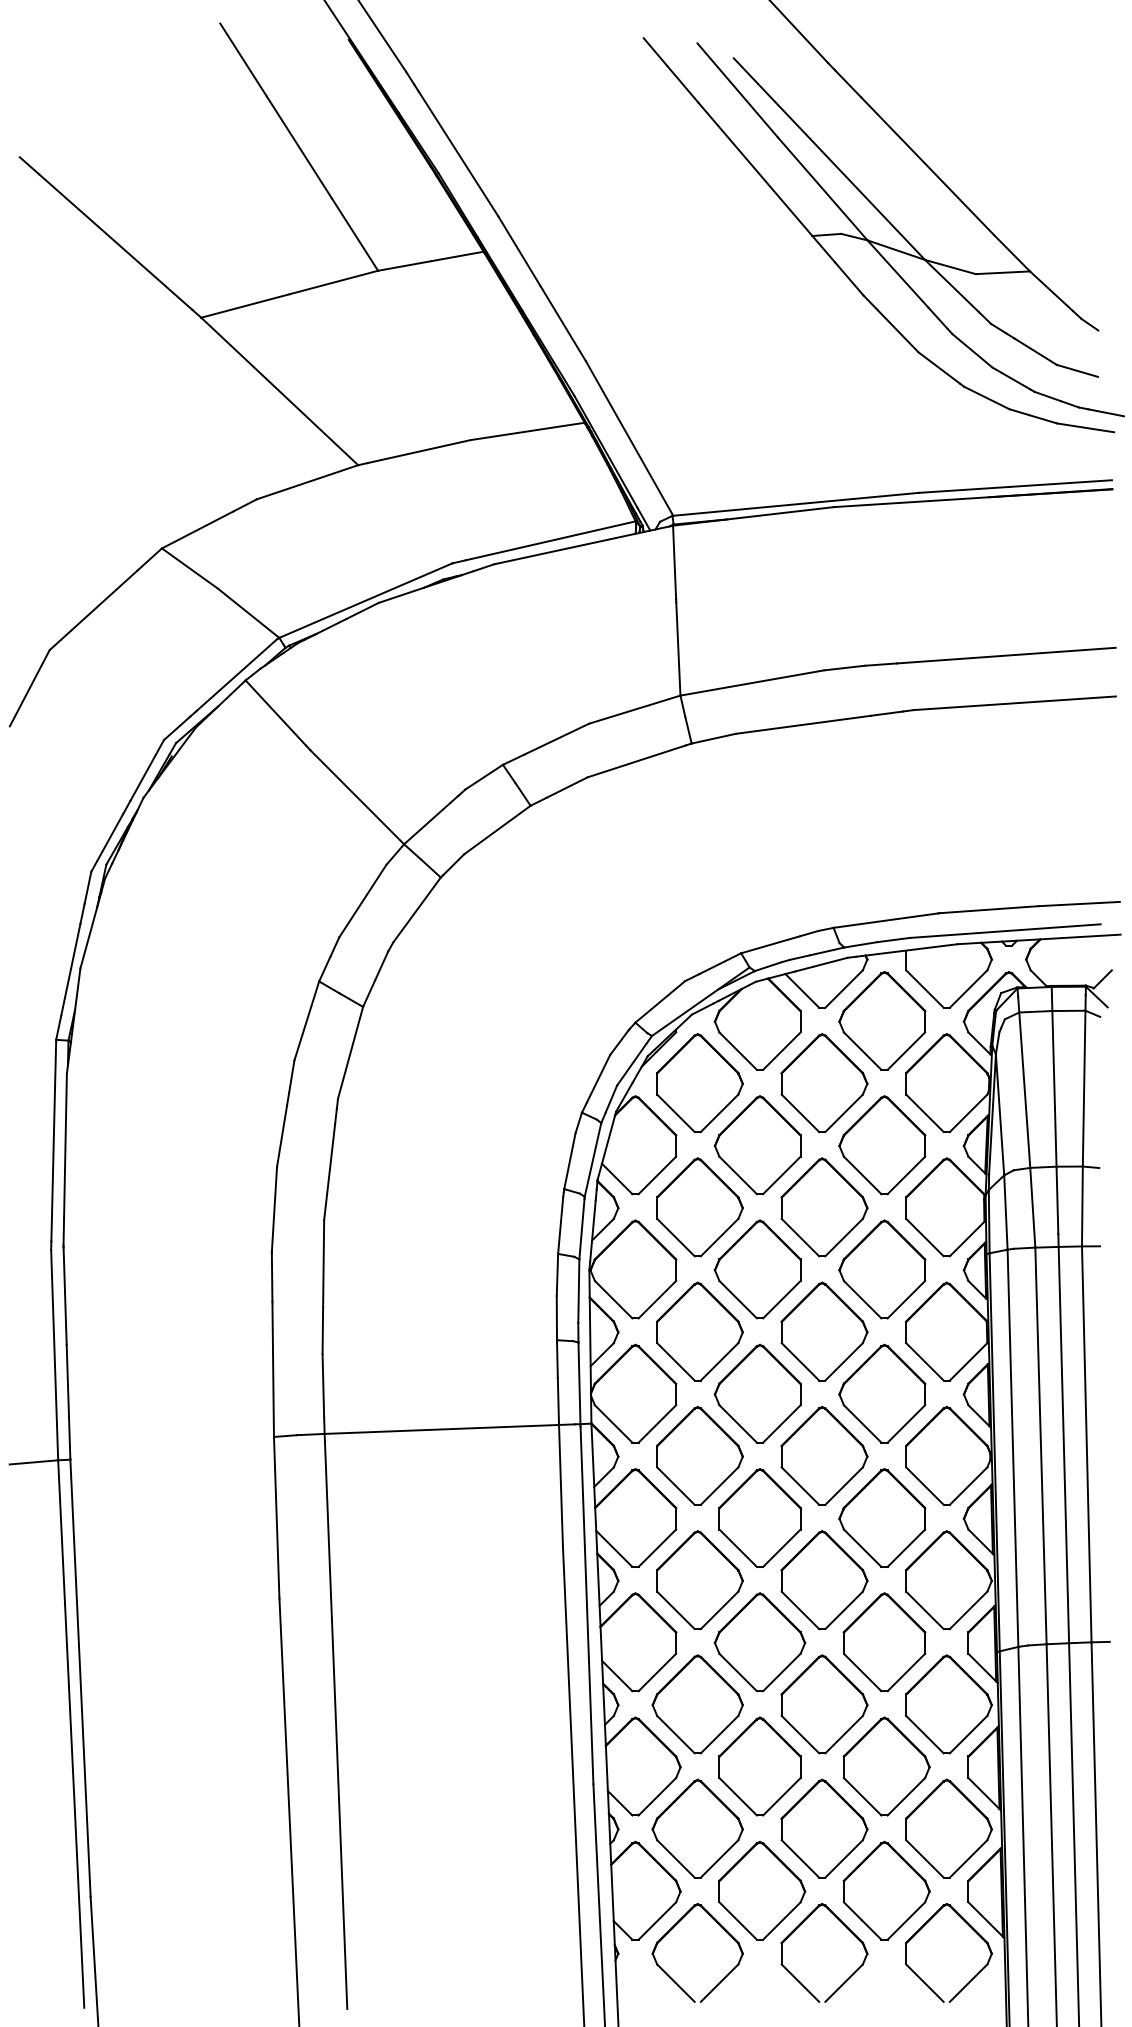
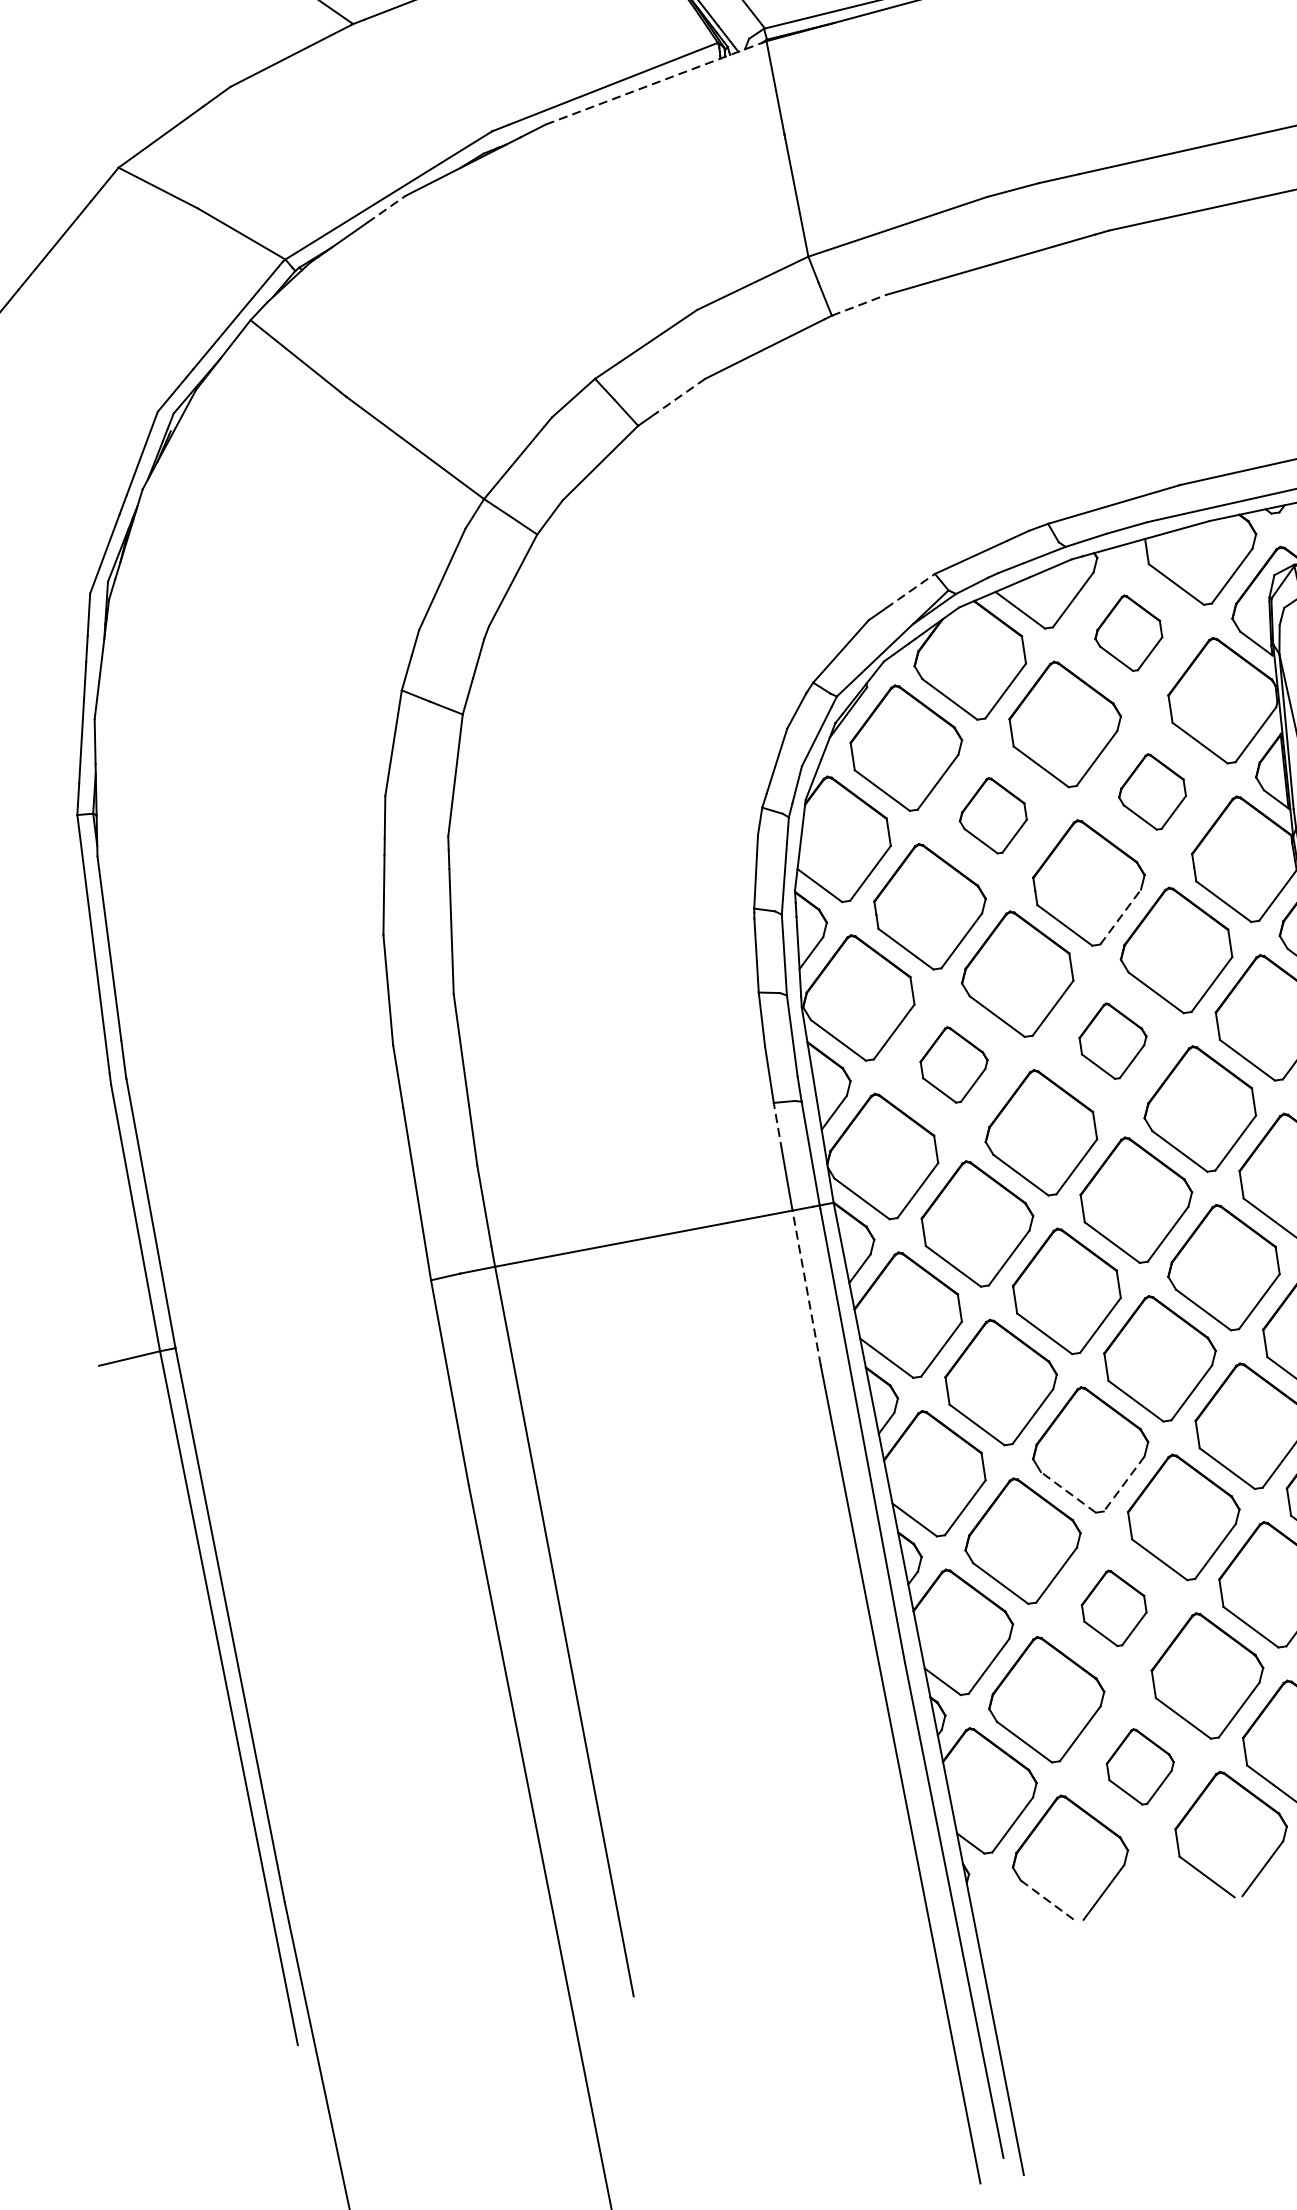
line: (584, 544) -> (657, 82), solid -> dashed
line: (362, 610) -> (386, 208), solid -> dashed
line: (713, 738) -> (858, 305), solid -> dashed
line: (566, 787) -> (680, 395), solid -> dashed
line: (720, 963) -> (910, 590), solid -> dashed
part: (882, 1020) -> (1128, 632), size x0.6
part: (757, 1145) -> (992, 816), size x0.6
part: (882, 1145) -> (1152, 792), size x0.6
line: (844, 1237) -> (1121, 916), solid -> dashed
part: (699, 1331) -> (953, 1064), size x0.6
part: (824, 1331) -> (1113, 1040), size x0.6
line: (557, 1359) -> (778, 1127), solid -> dashed
line: (560, 1485) -> (805, 1287), solid -> dashed
line: (737, 1672) -> (1067, 1492), solid -> dashed
line: (781, 1672) -> (1123, 1484), solid -> dashed
part: (759, 1766) -> (1113, 1608), size x0.6
part: (762, 1890) -> (1141, 1765), size x0.6
line: (676, 1983) -> (1048, 1901), solid -> dashed

